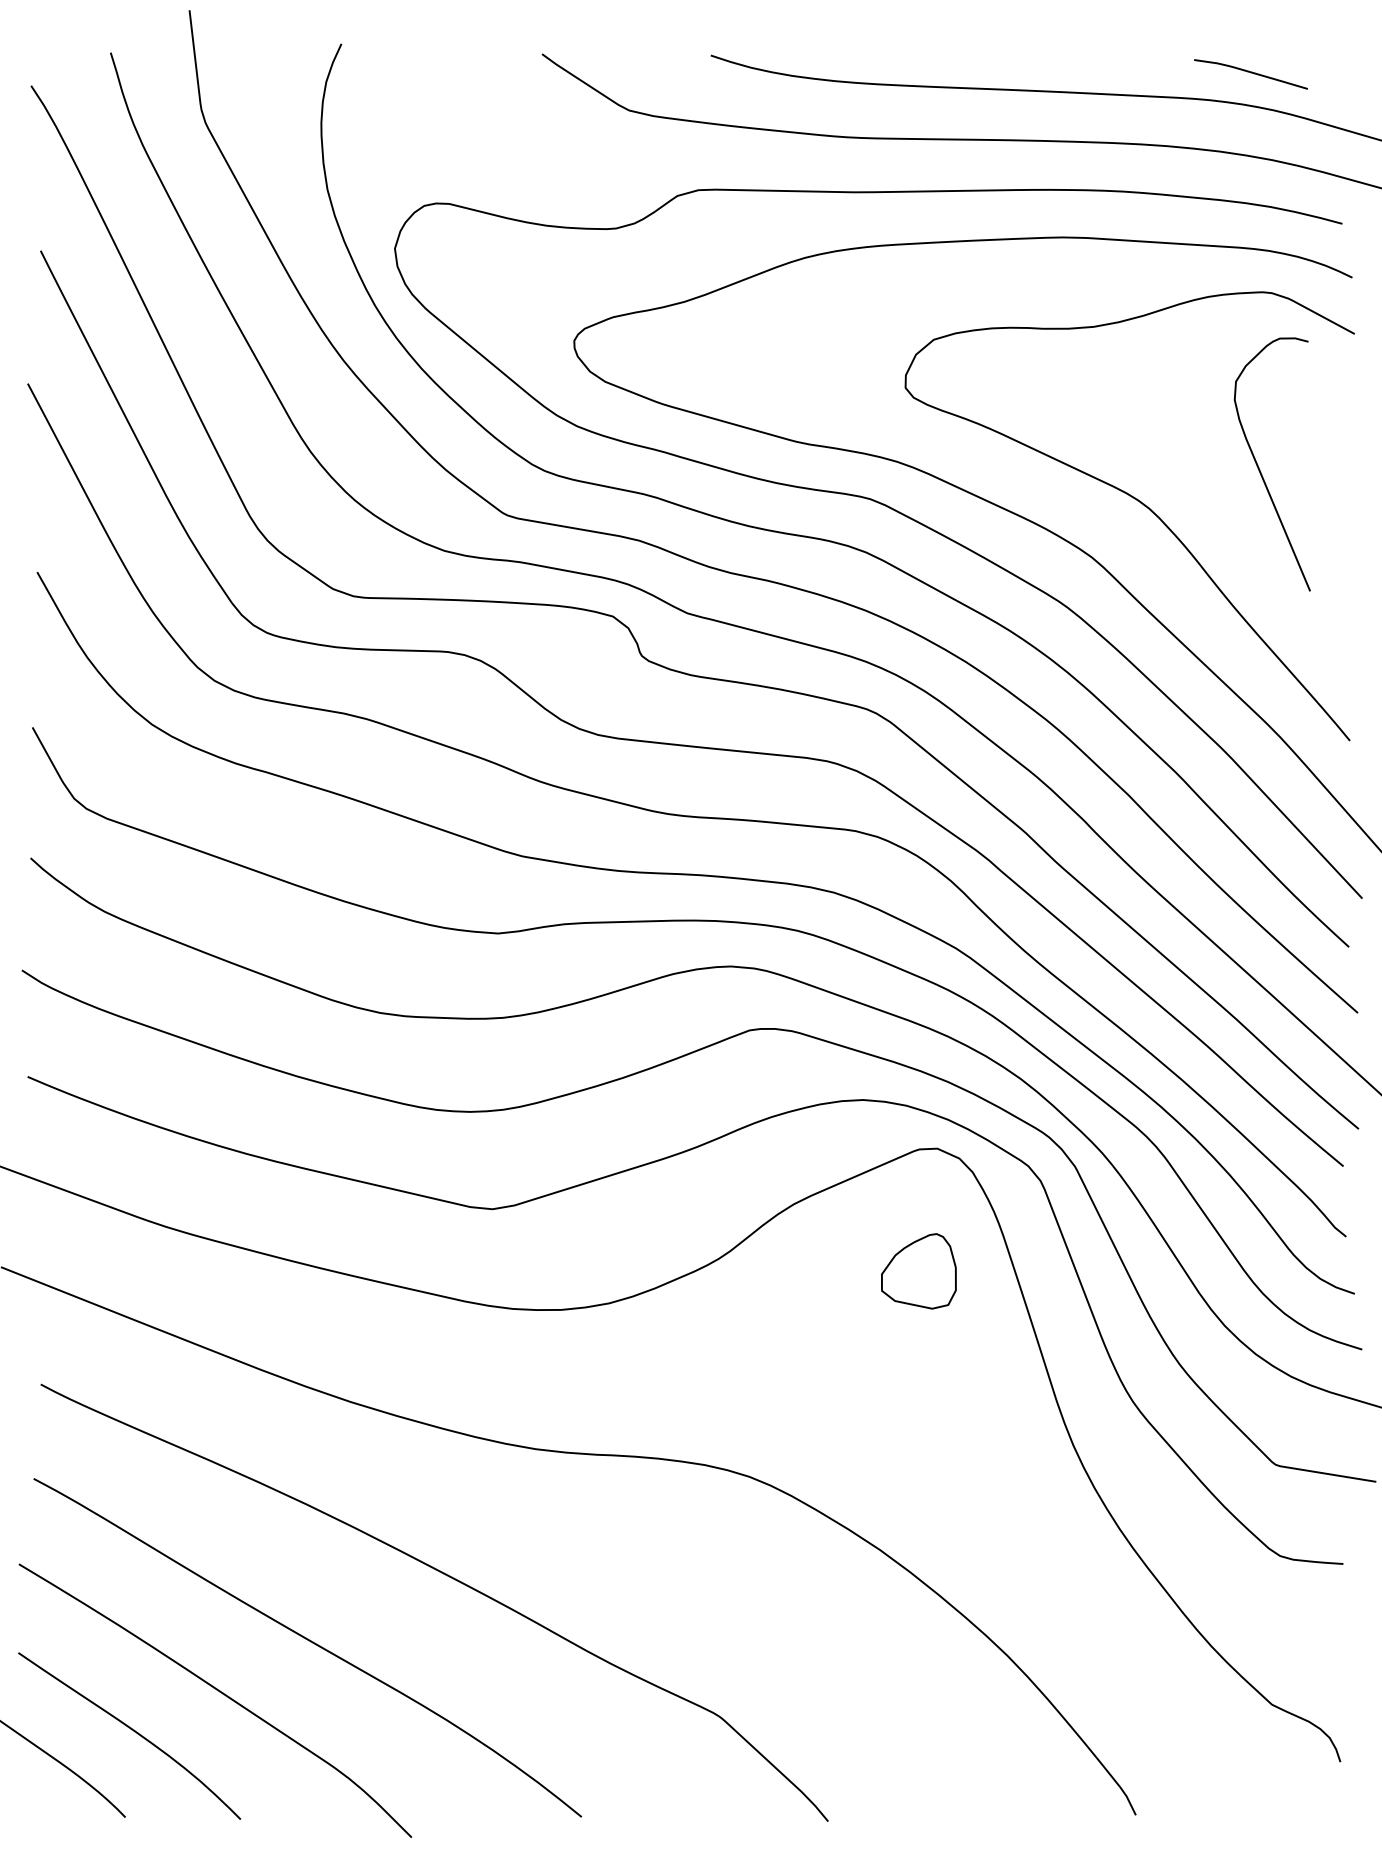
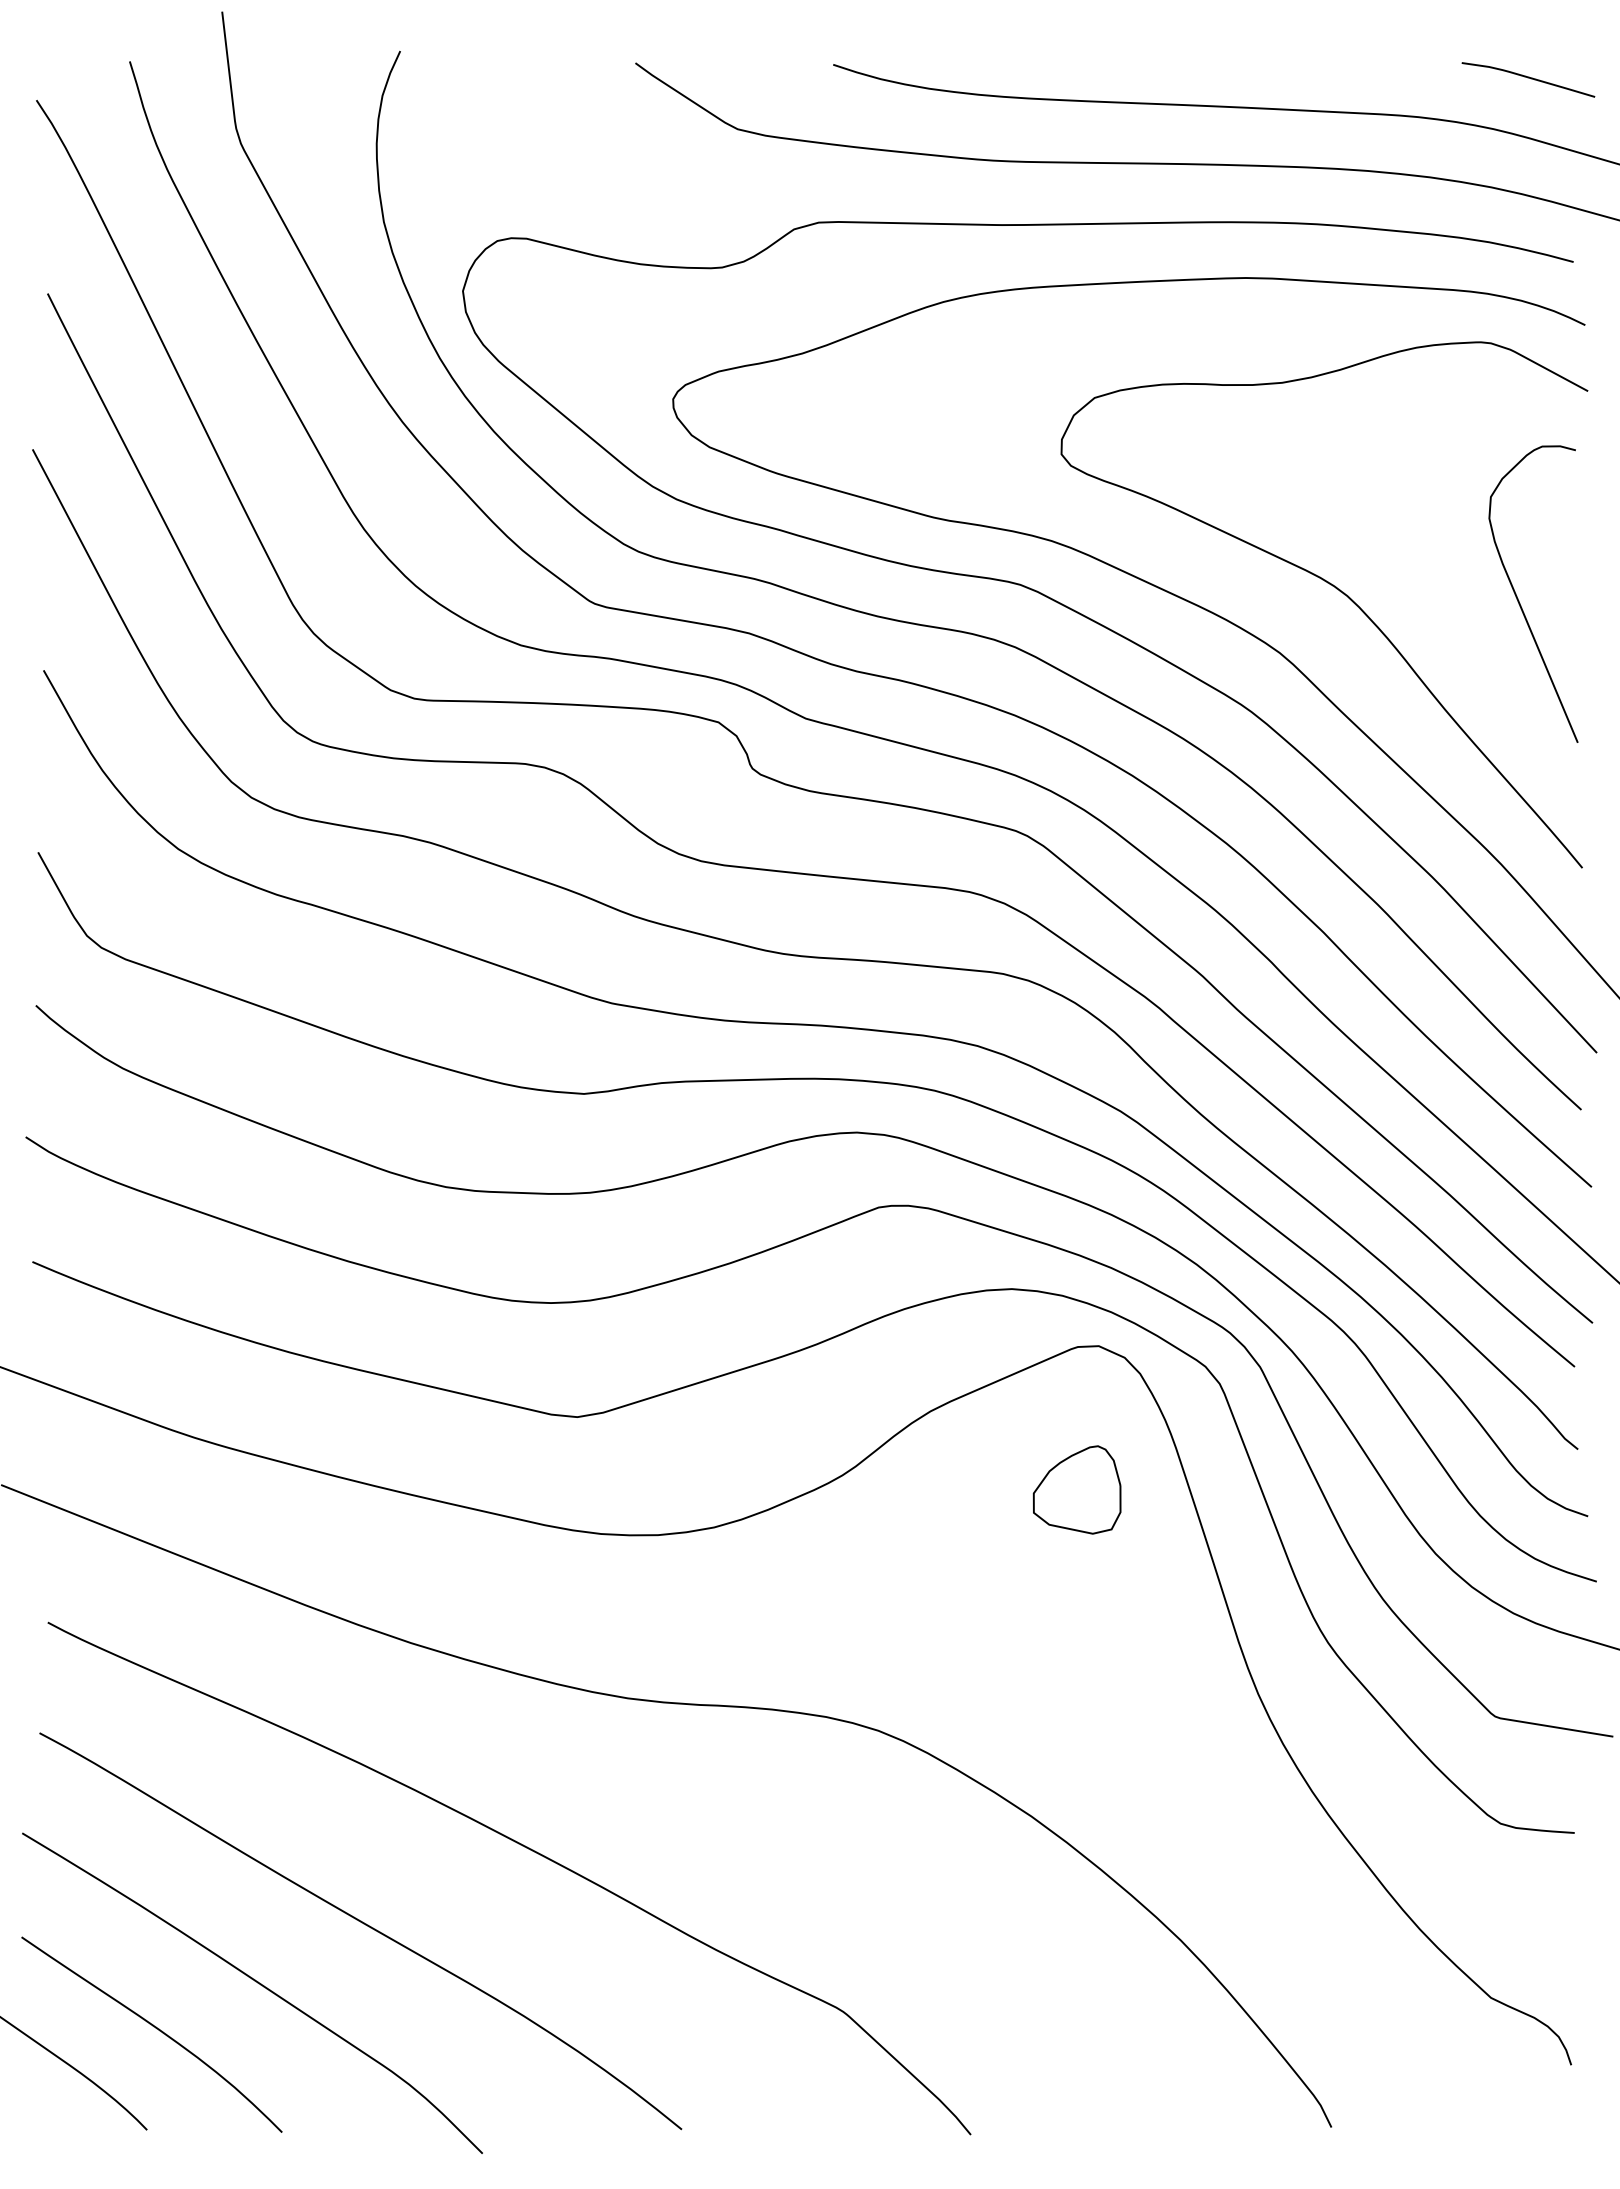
curve: (1251, 73) -> (1528, 78), moved
curve: (1260, 469) -> (1519, 600), moved

